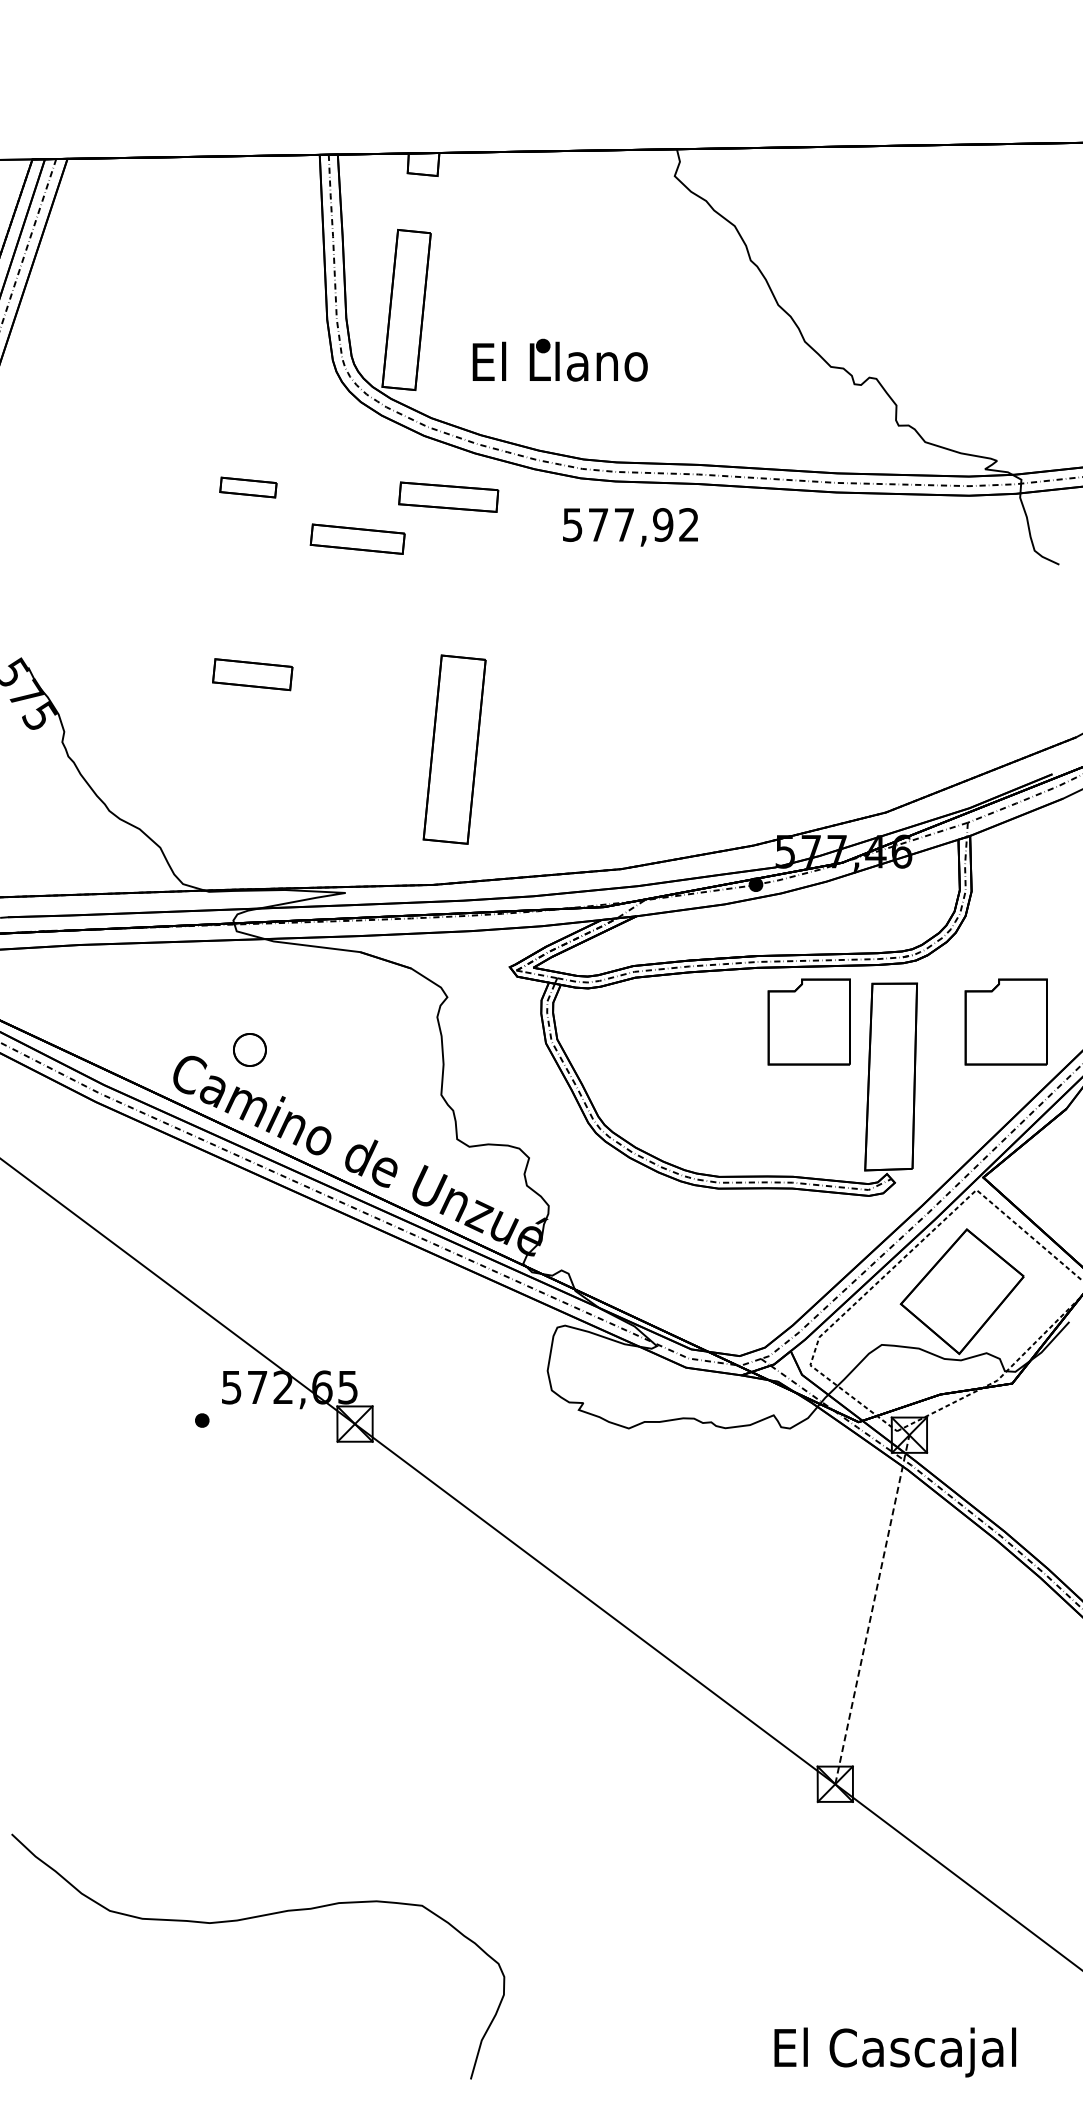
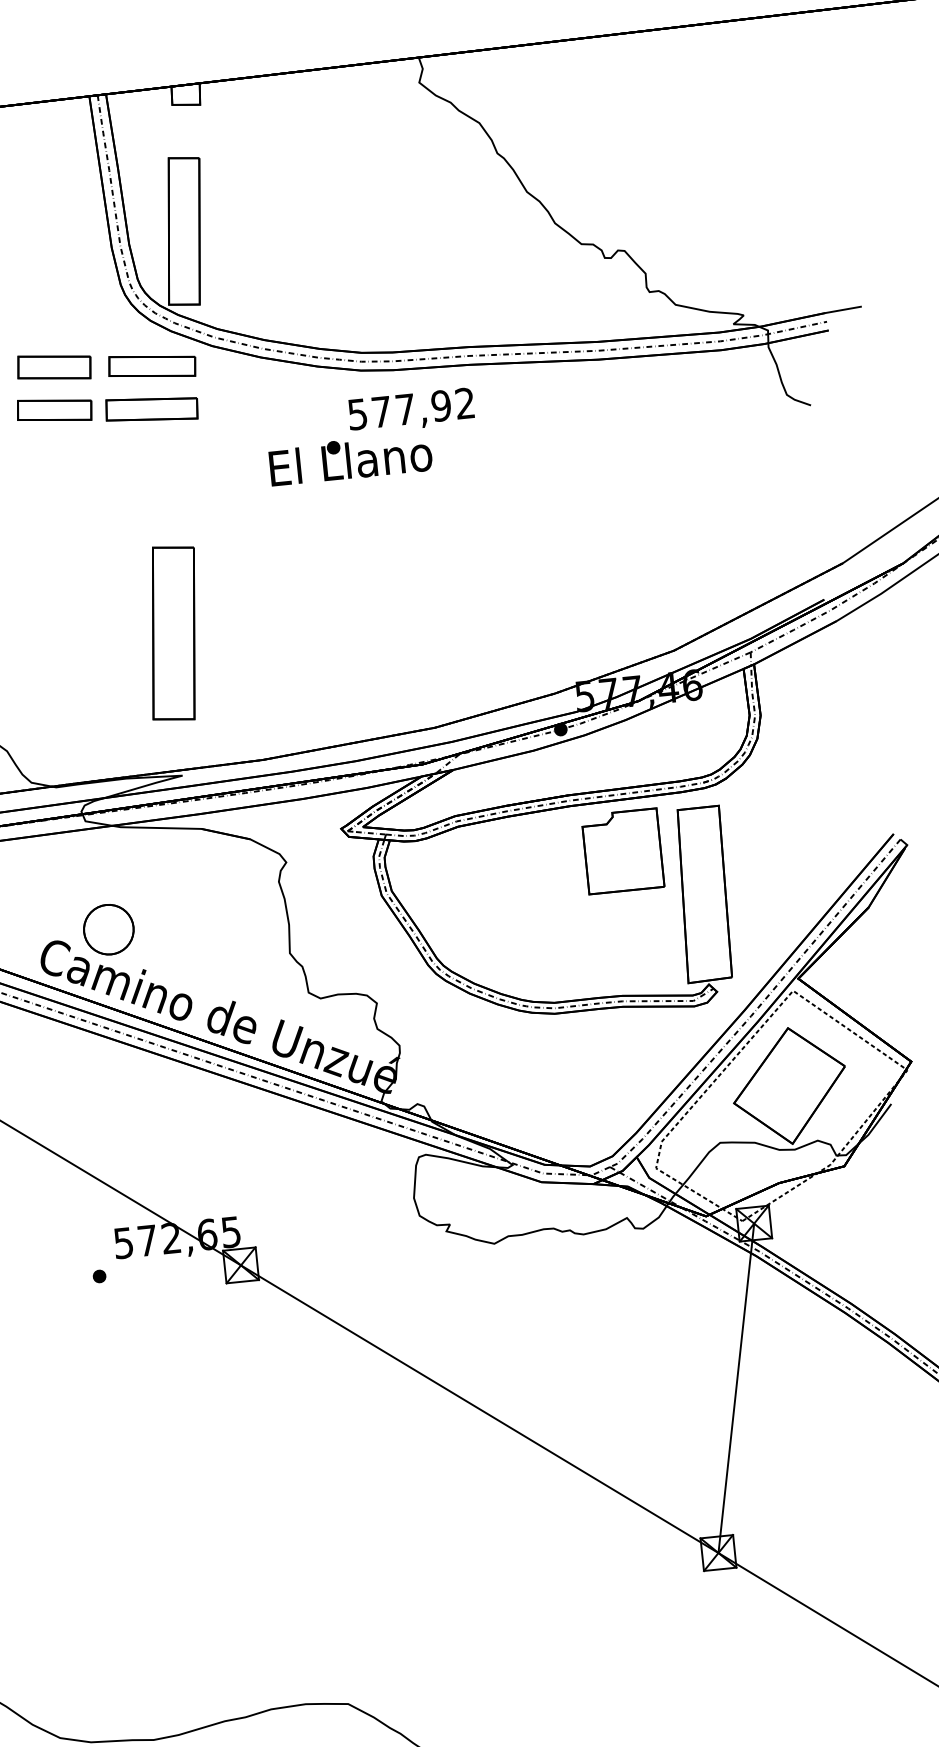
text: (559, 359) -> (349, 458), moved
part: (248, 487) -> (54, 410), size x1.43
part: (448, 496) -> (151, 408), moved
part: (357, 538) -> (151, 365), moved
part: (252, 674) -> (54, 367), moved
part: (454, 749) -> (173, 633), moved
part: (1005, 1021) -> (804, 832), removed
part: (249, 1049) -> (108, 929), size x1.67
line: (872, 1609) -> (736, 1388), dashed -> solid

